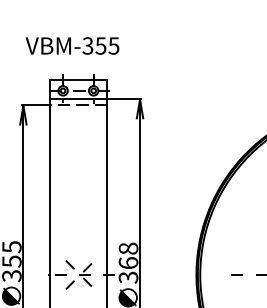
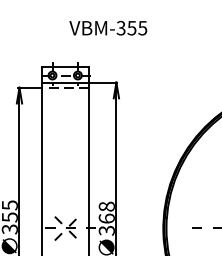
text: (72, 45) -> (108, 27), moved

